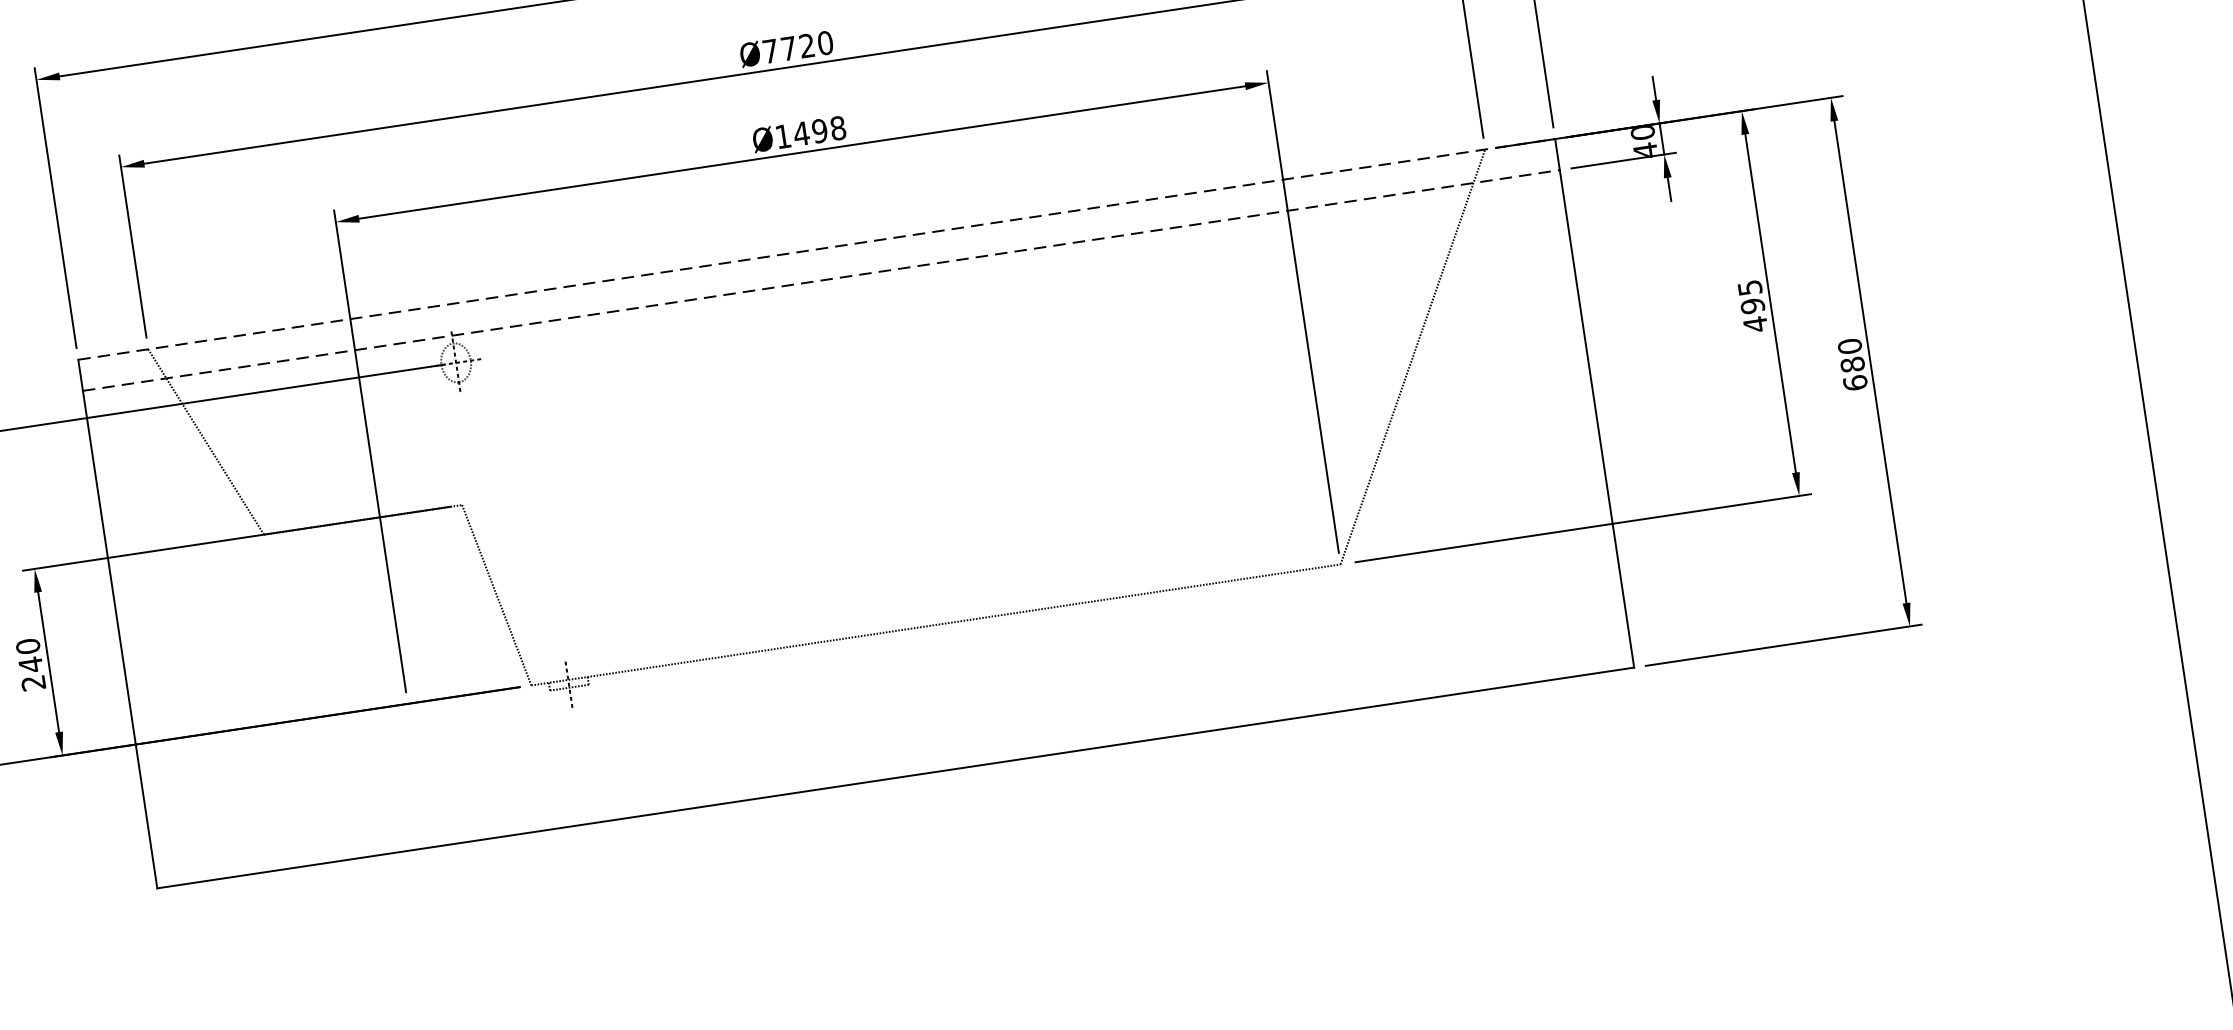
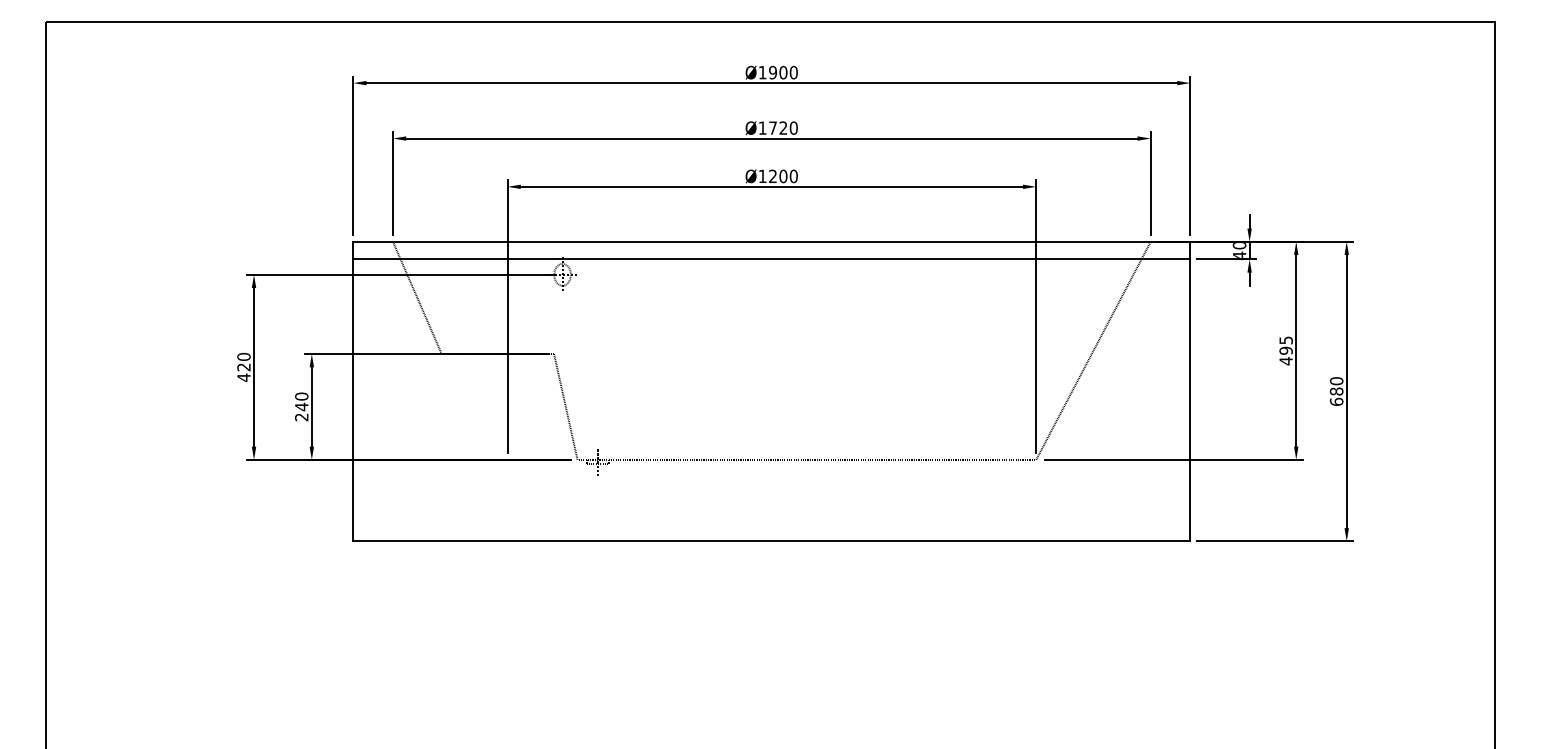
text: (770, 50) -> (762, 127), Ø7720 -> Ø1720
text: (818, 131) -> (782, 176), Ø1498 -> Ø1200
line: (815, 249) -> (771, 241), dashed -> solid
line: (820, 280) -> (771, 259), dashed -> solid

